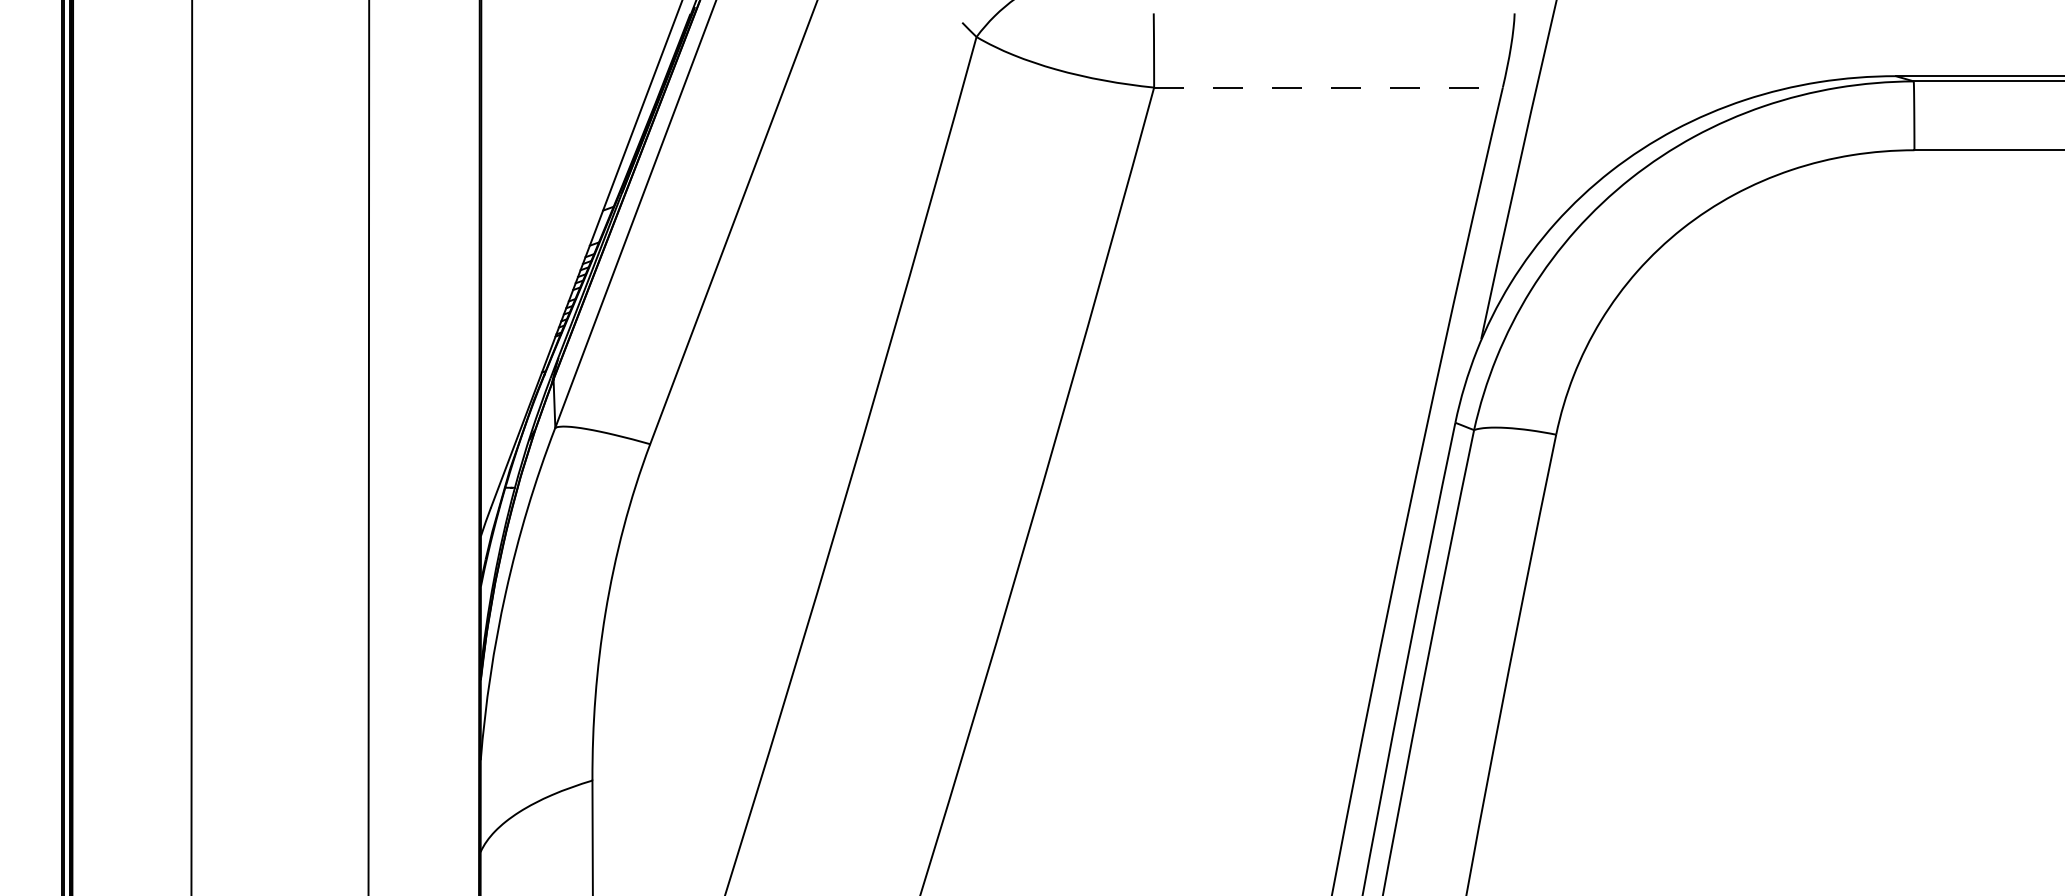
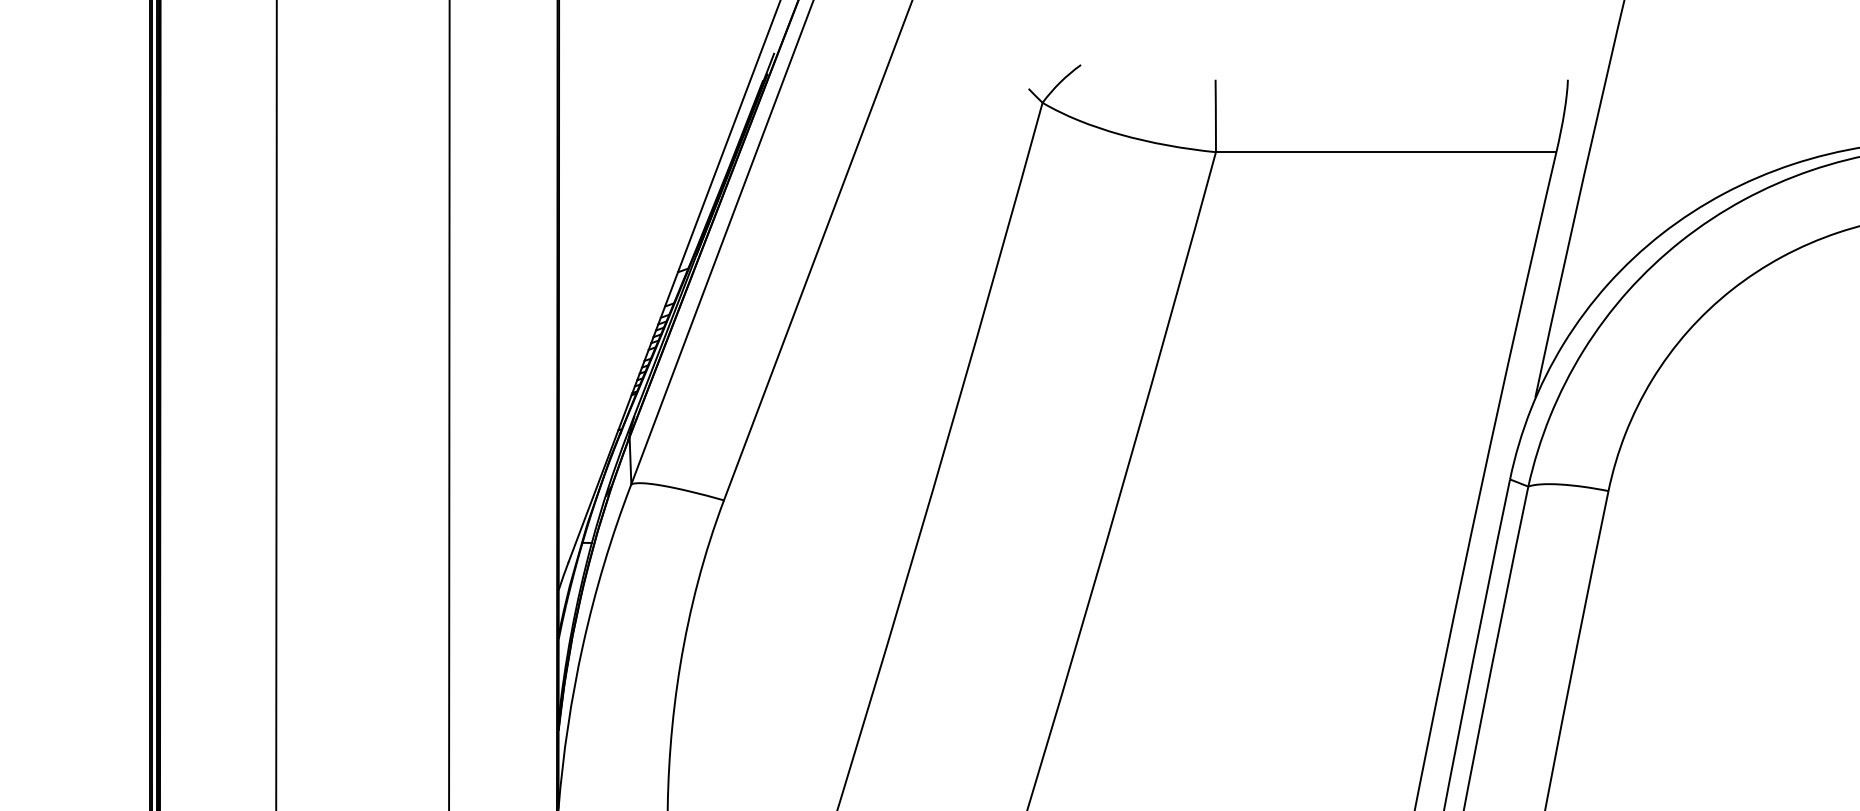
line: (1328, 87) -> (1386, 152), dashed -> solid

